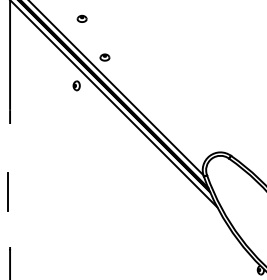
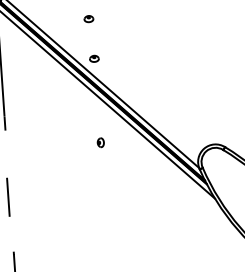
part: (81, 18) -> (88, 18), moved
part: (76, 85) -> (100, 142), moved

